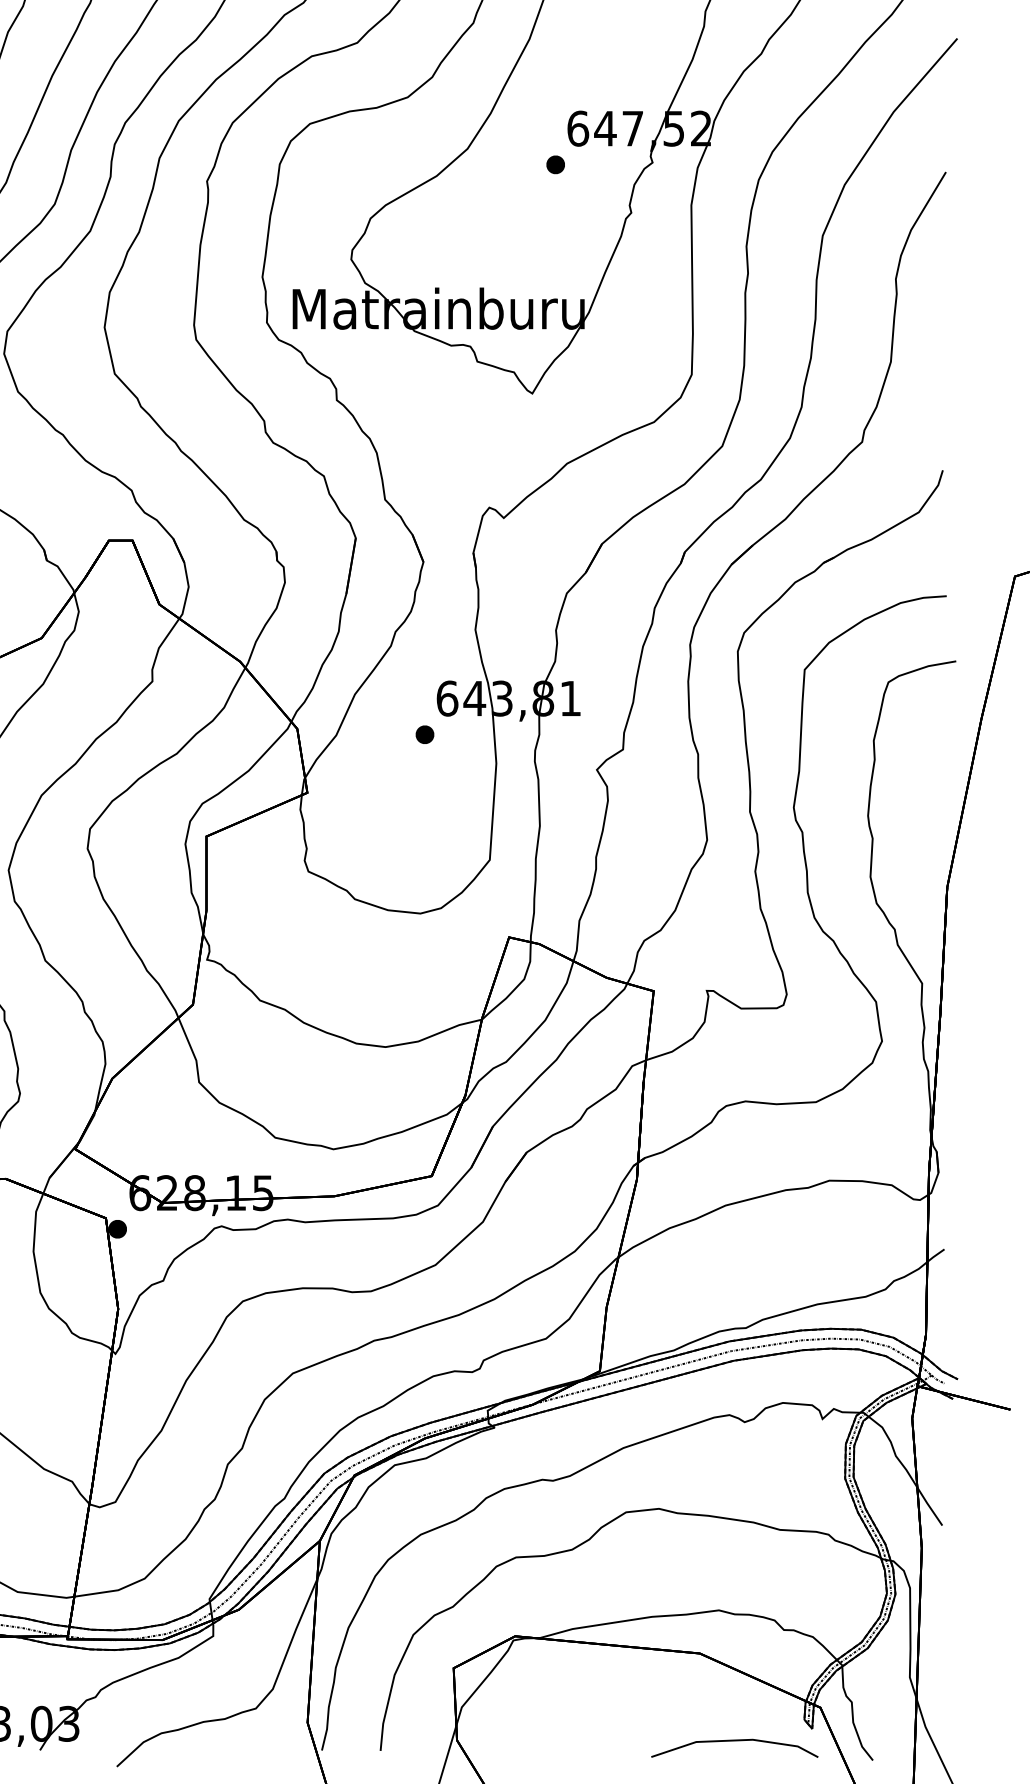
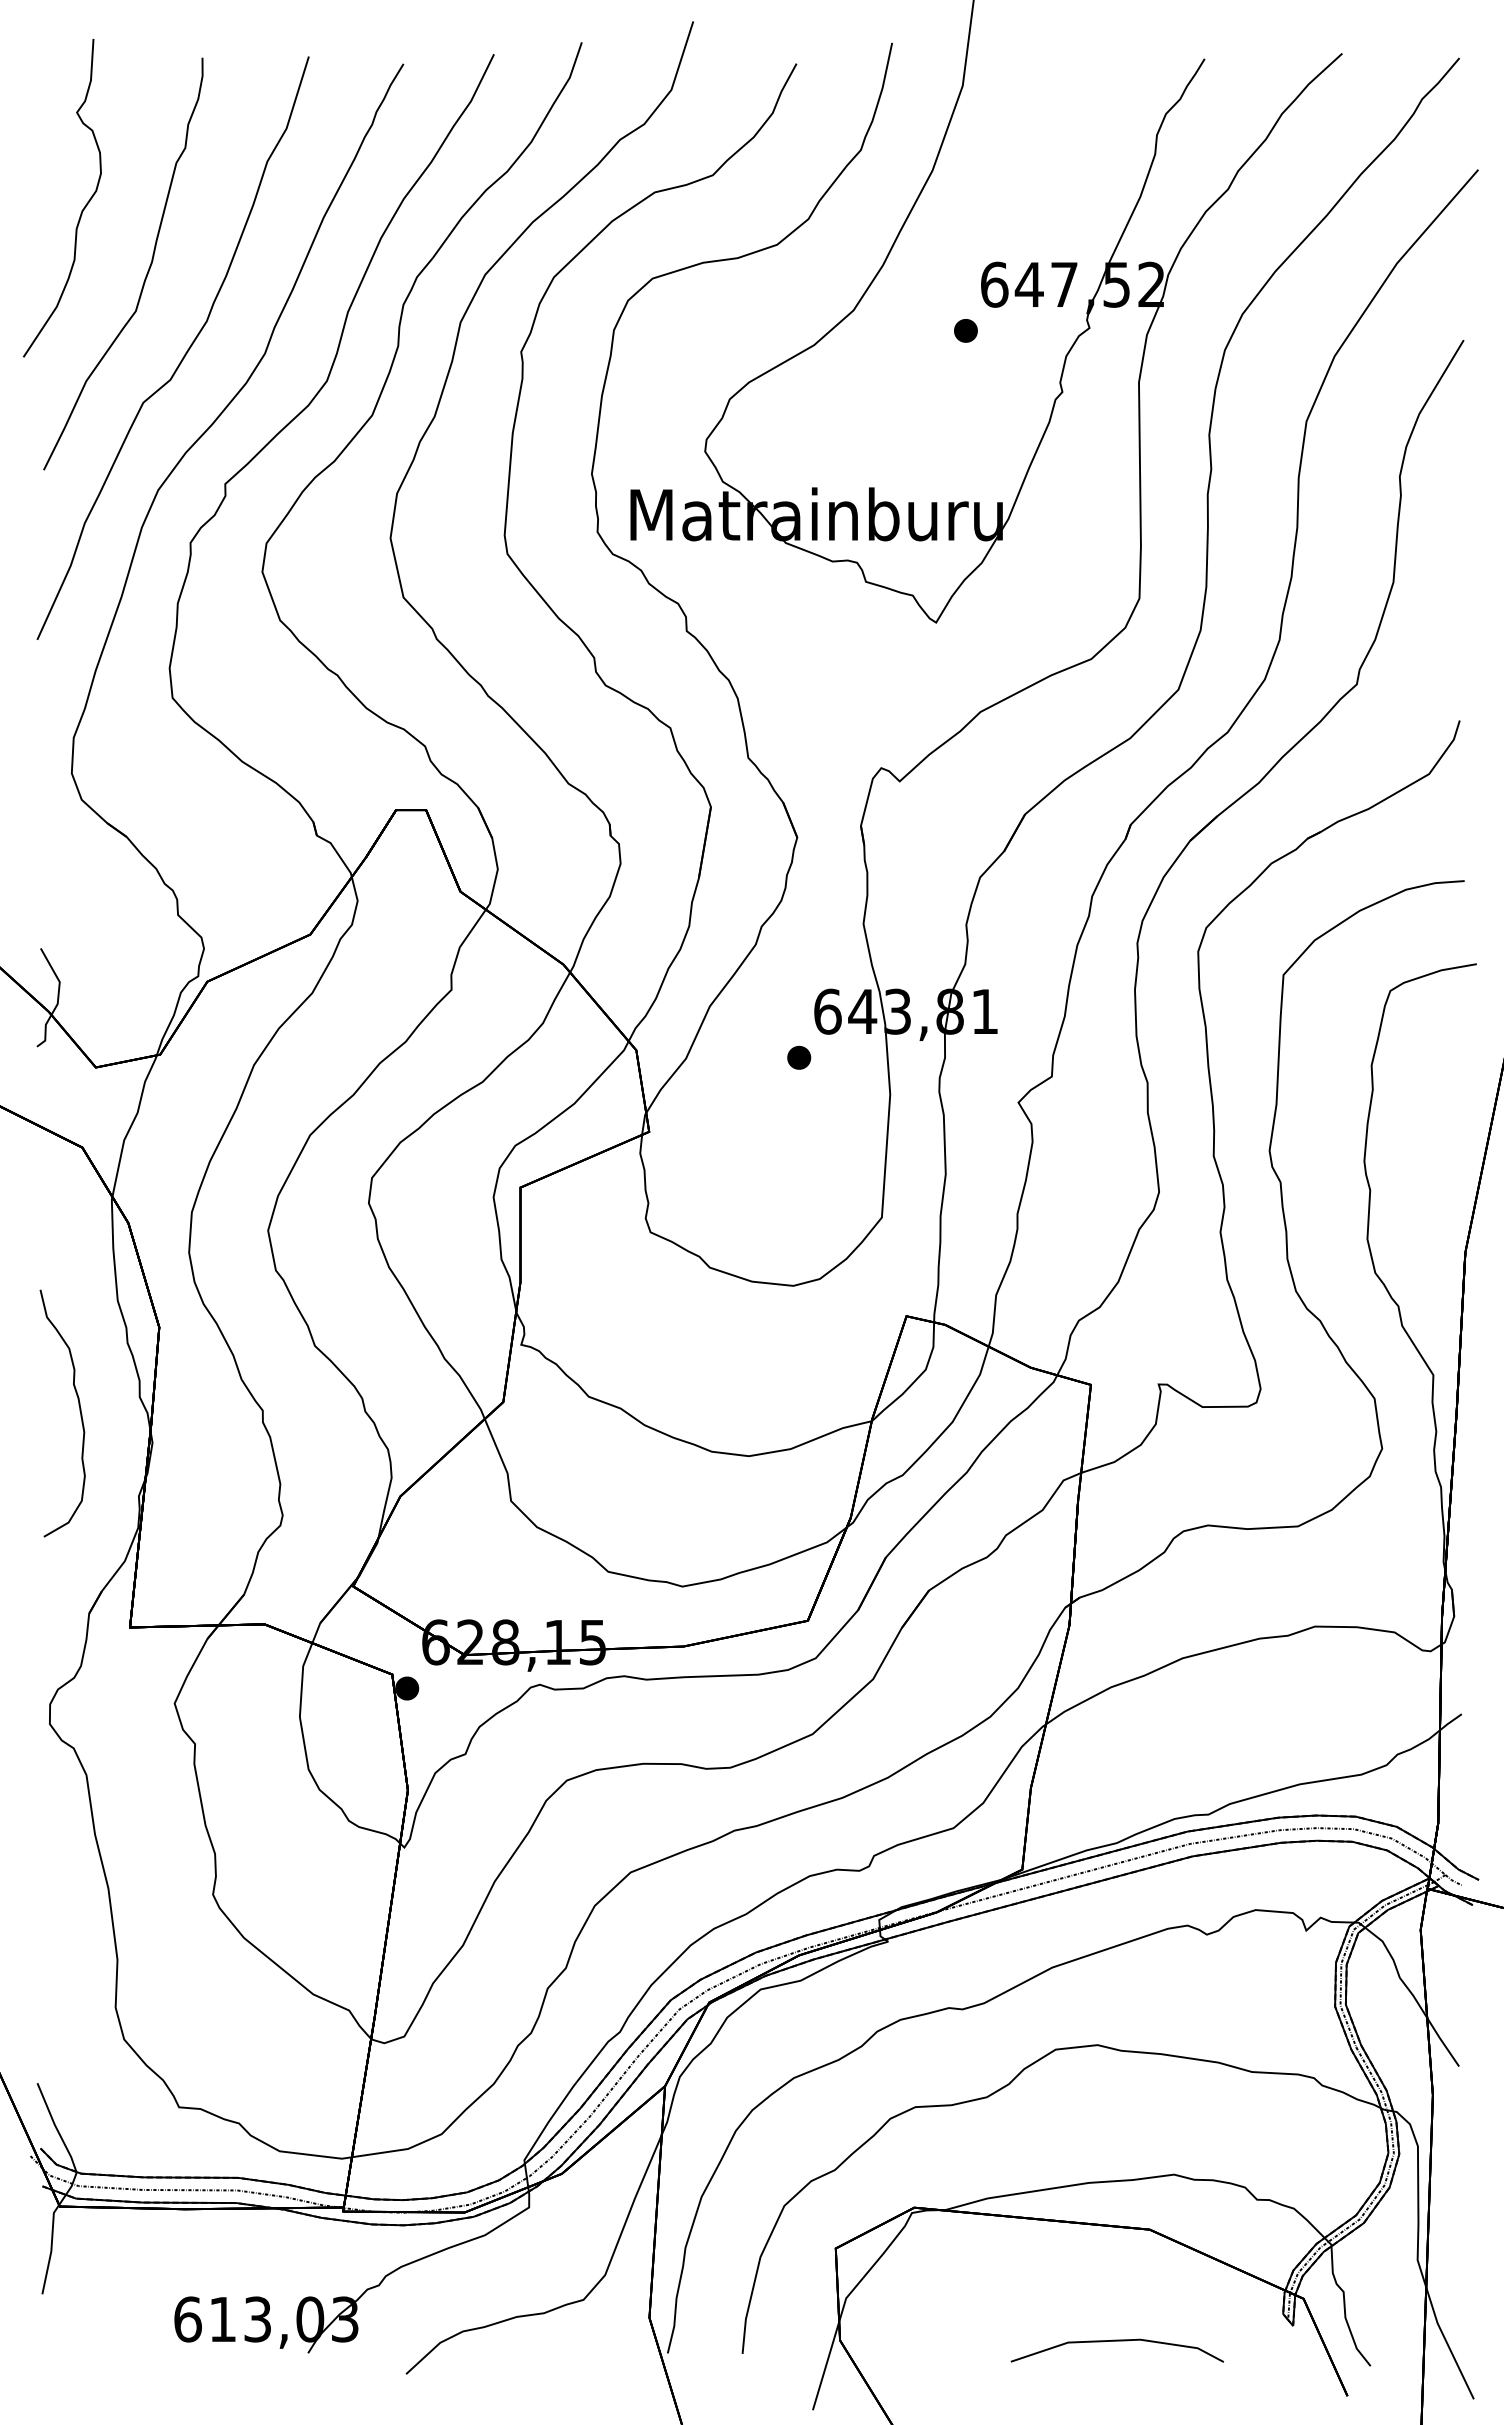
part: (734, 1741) -> (1117, 2341), moved

